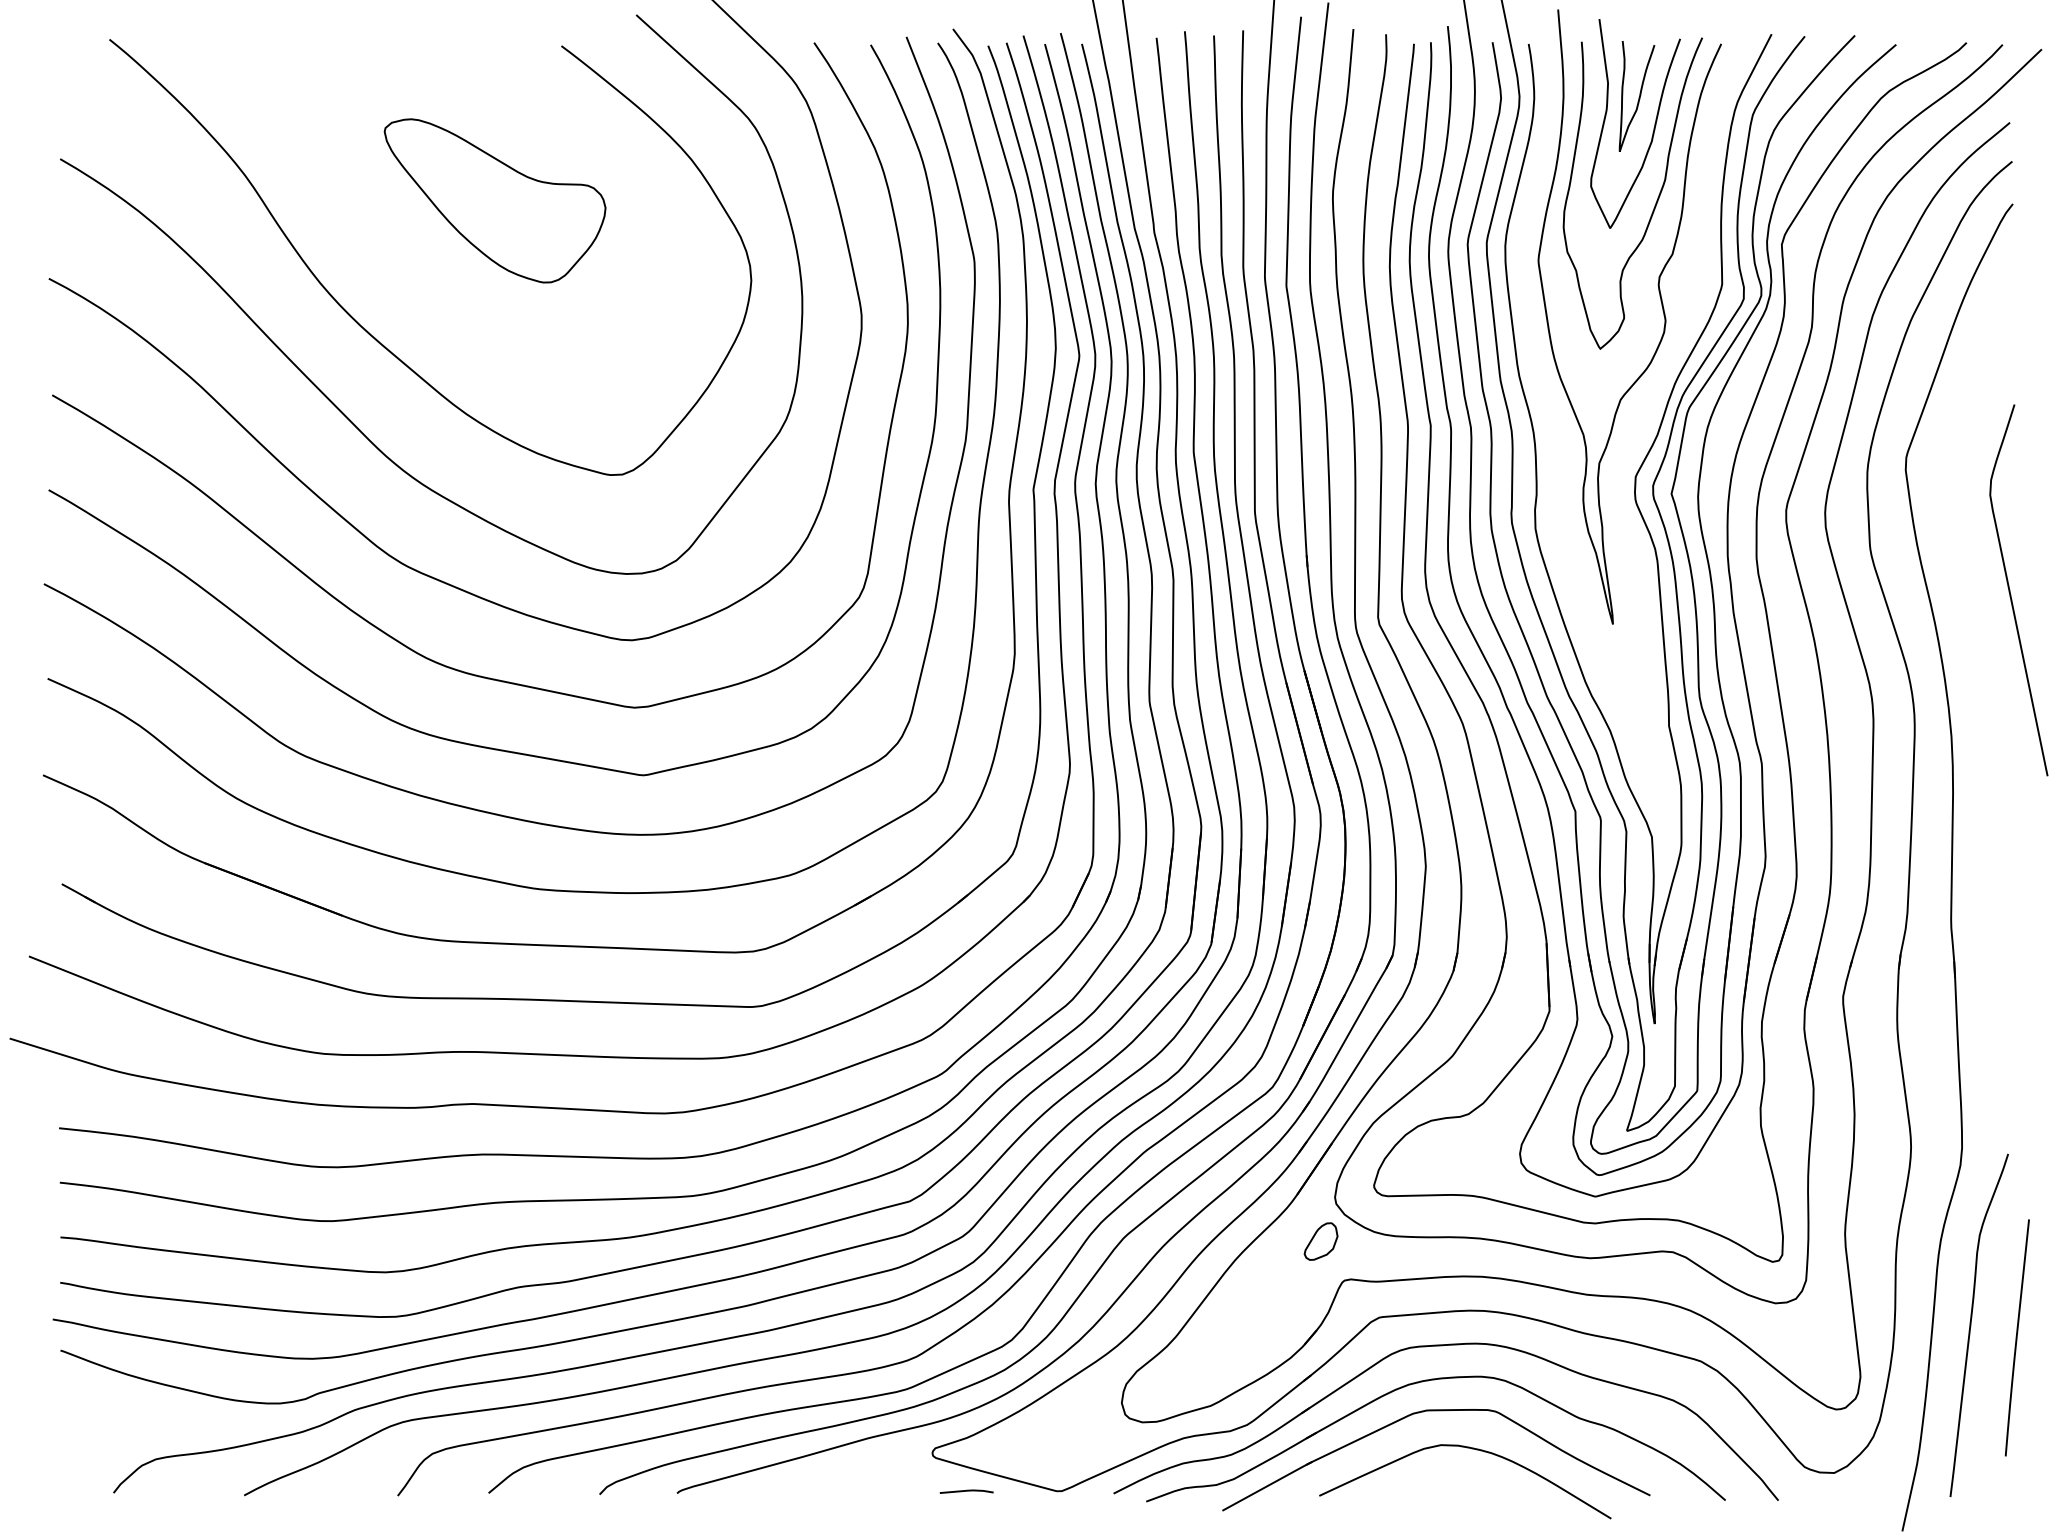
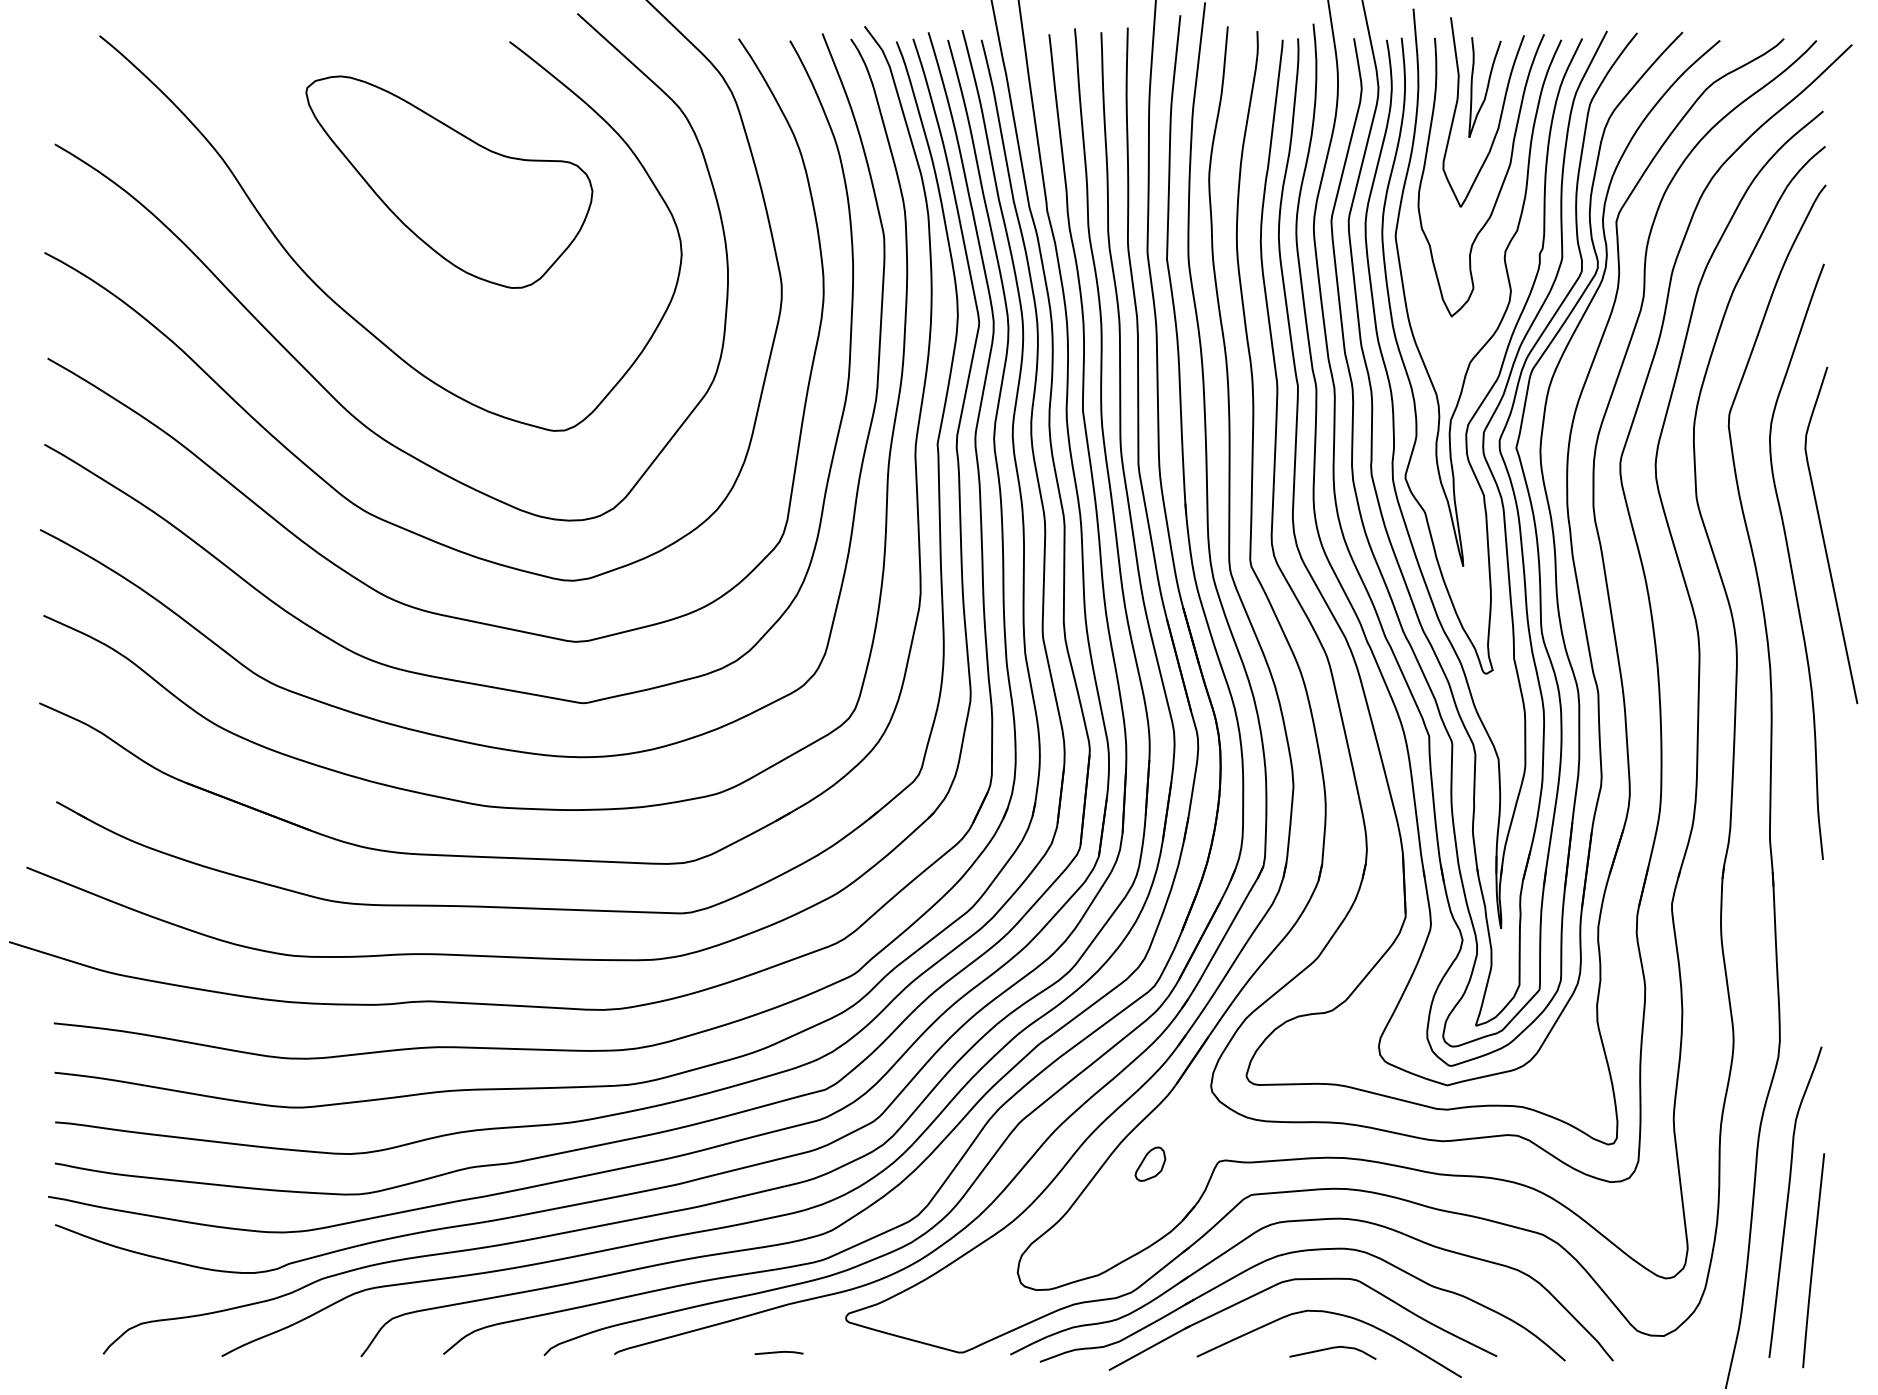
part: (494, 200) -> (448, 181), size x1.43
curve: (1655, 400) -> (1501, 363), added
curve: (1974, 619) -> (1791, 561), added
part: (1320, 1241) -> (1149, 1164), moved
curve: (2016, 1337) -> (1812, 1260), moved
curve: (1467, 1487) -> (1331, 1349), added
line: (966, 1491) -> (778, 1352), moved

